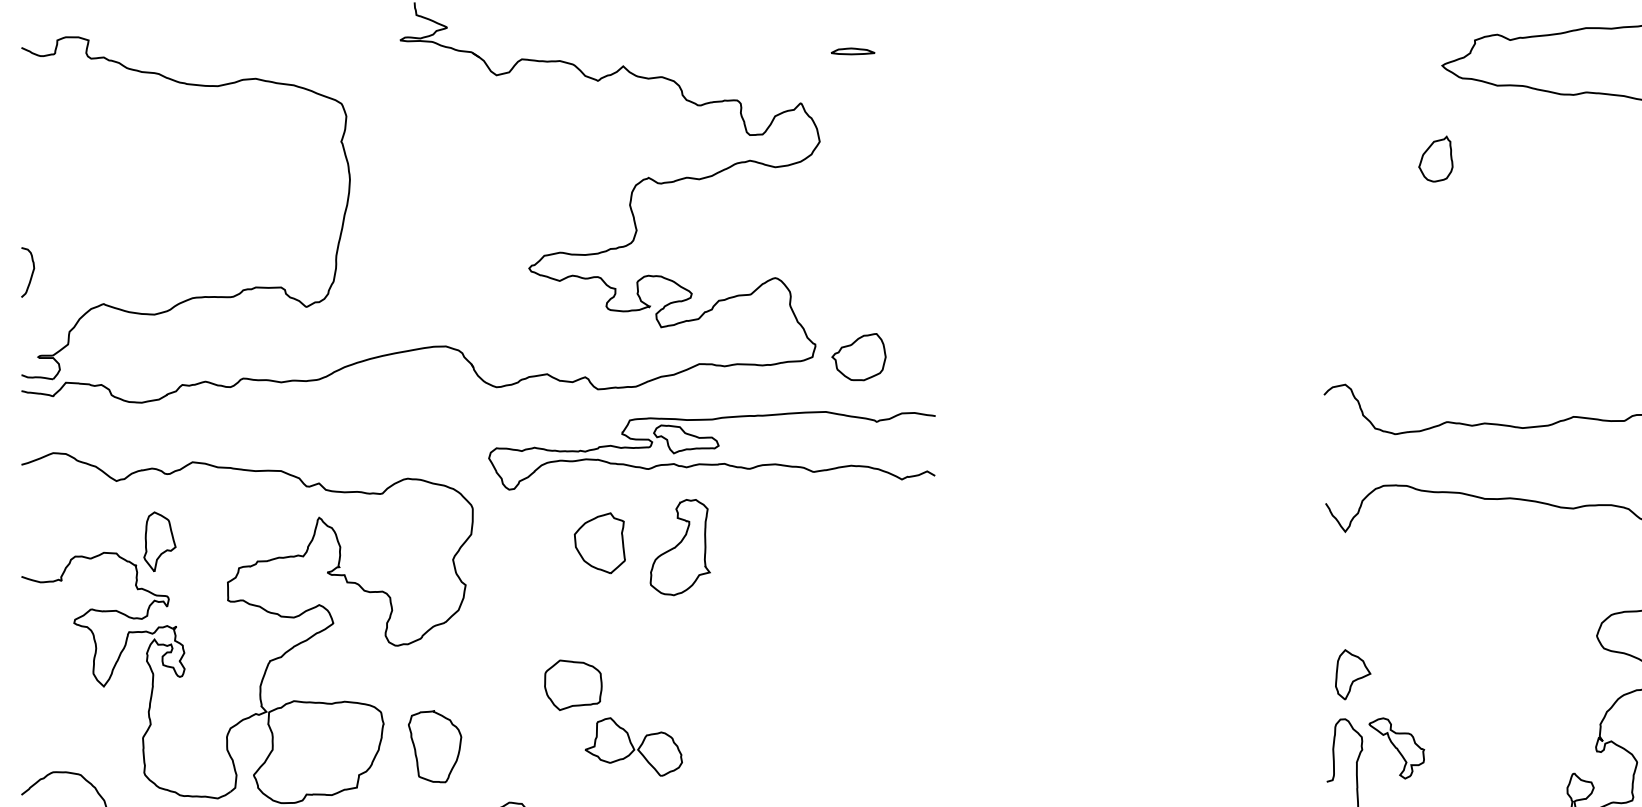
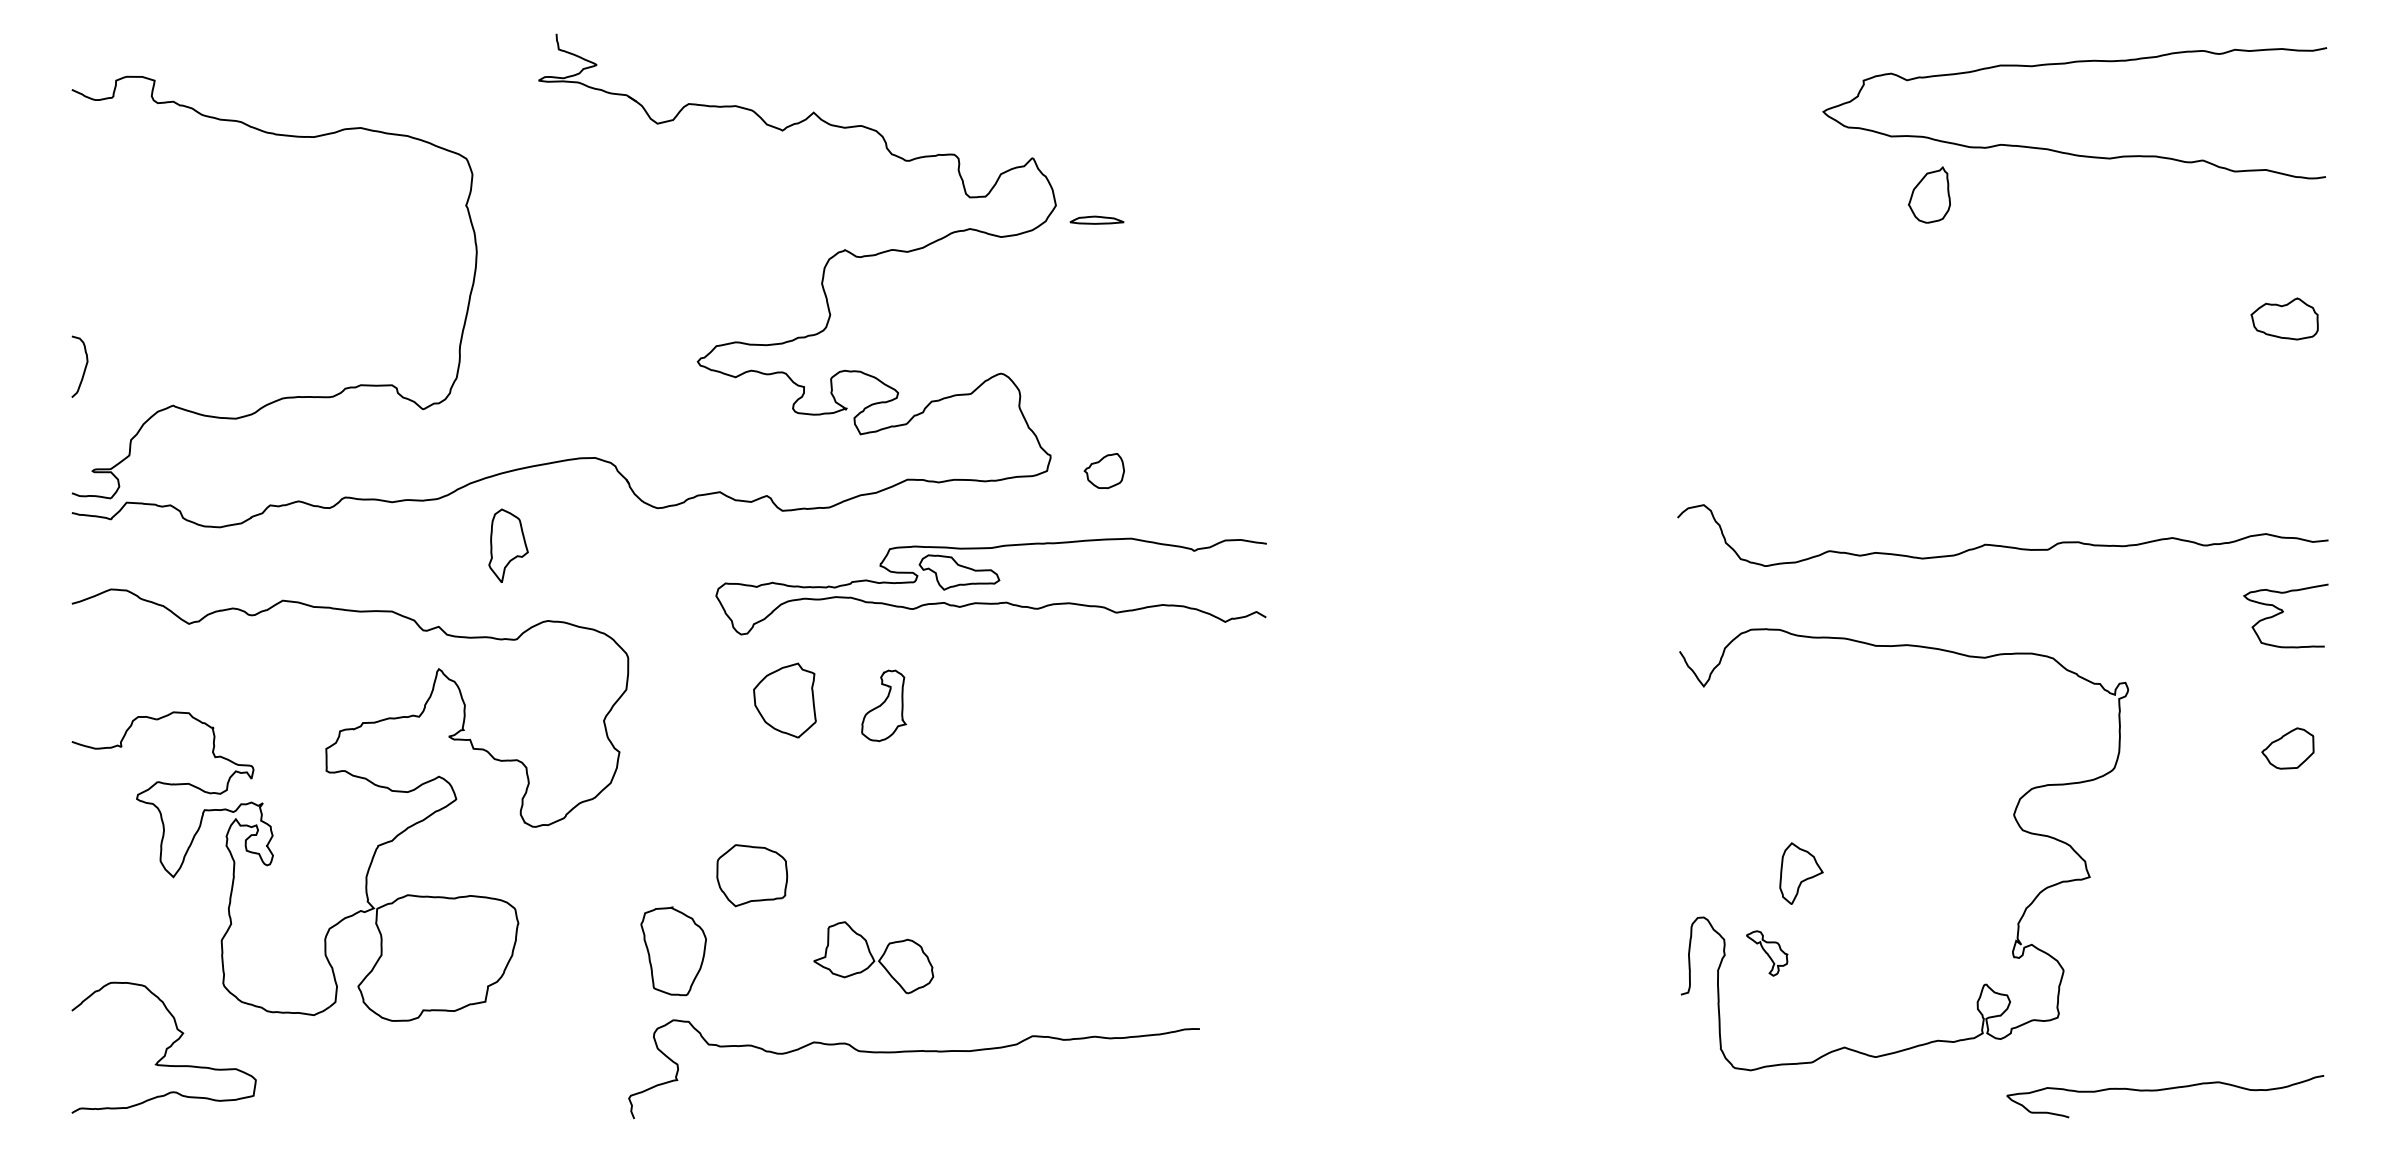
part: (852, 50) -> (1096, 219), moved
part: (1435, 158) -> (1929, 194), moved
part: (859, 356) -> (1104, 470), size x0.6
part: (711, 450) -> (990, 586), moved
part: (159, 541) -> (508, 545), moved
part: (679, 547) -> (883, 705), size x0.6
part: (1353, 674) -> (1801, 873), moved
part: (434, 746) -> (673, 951), moved
part: (633, 746) -> (873, 957), moved
part: (1396, 748) -> (1766, 953), size x0.6

